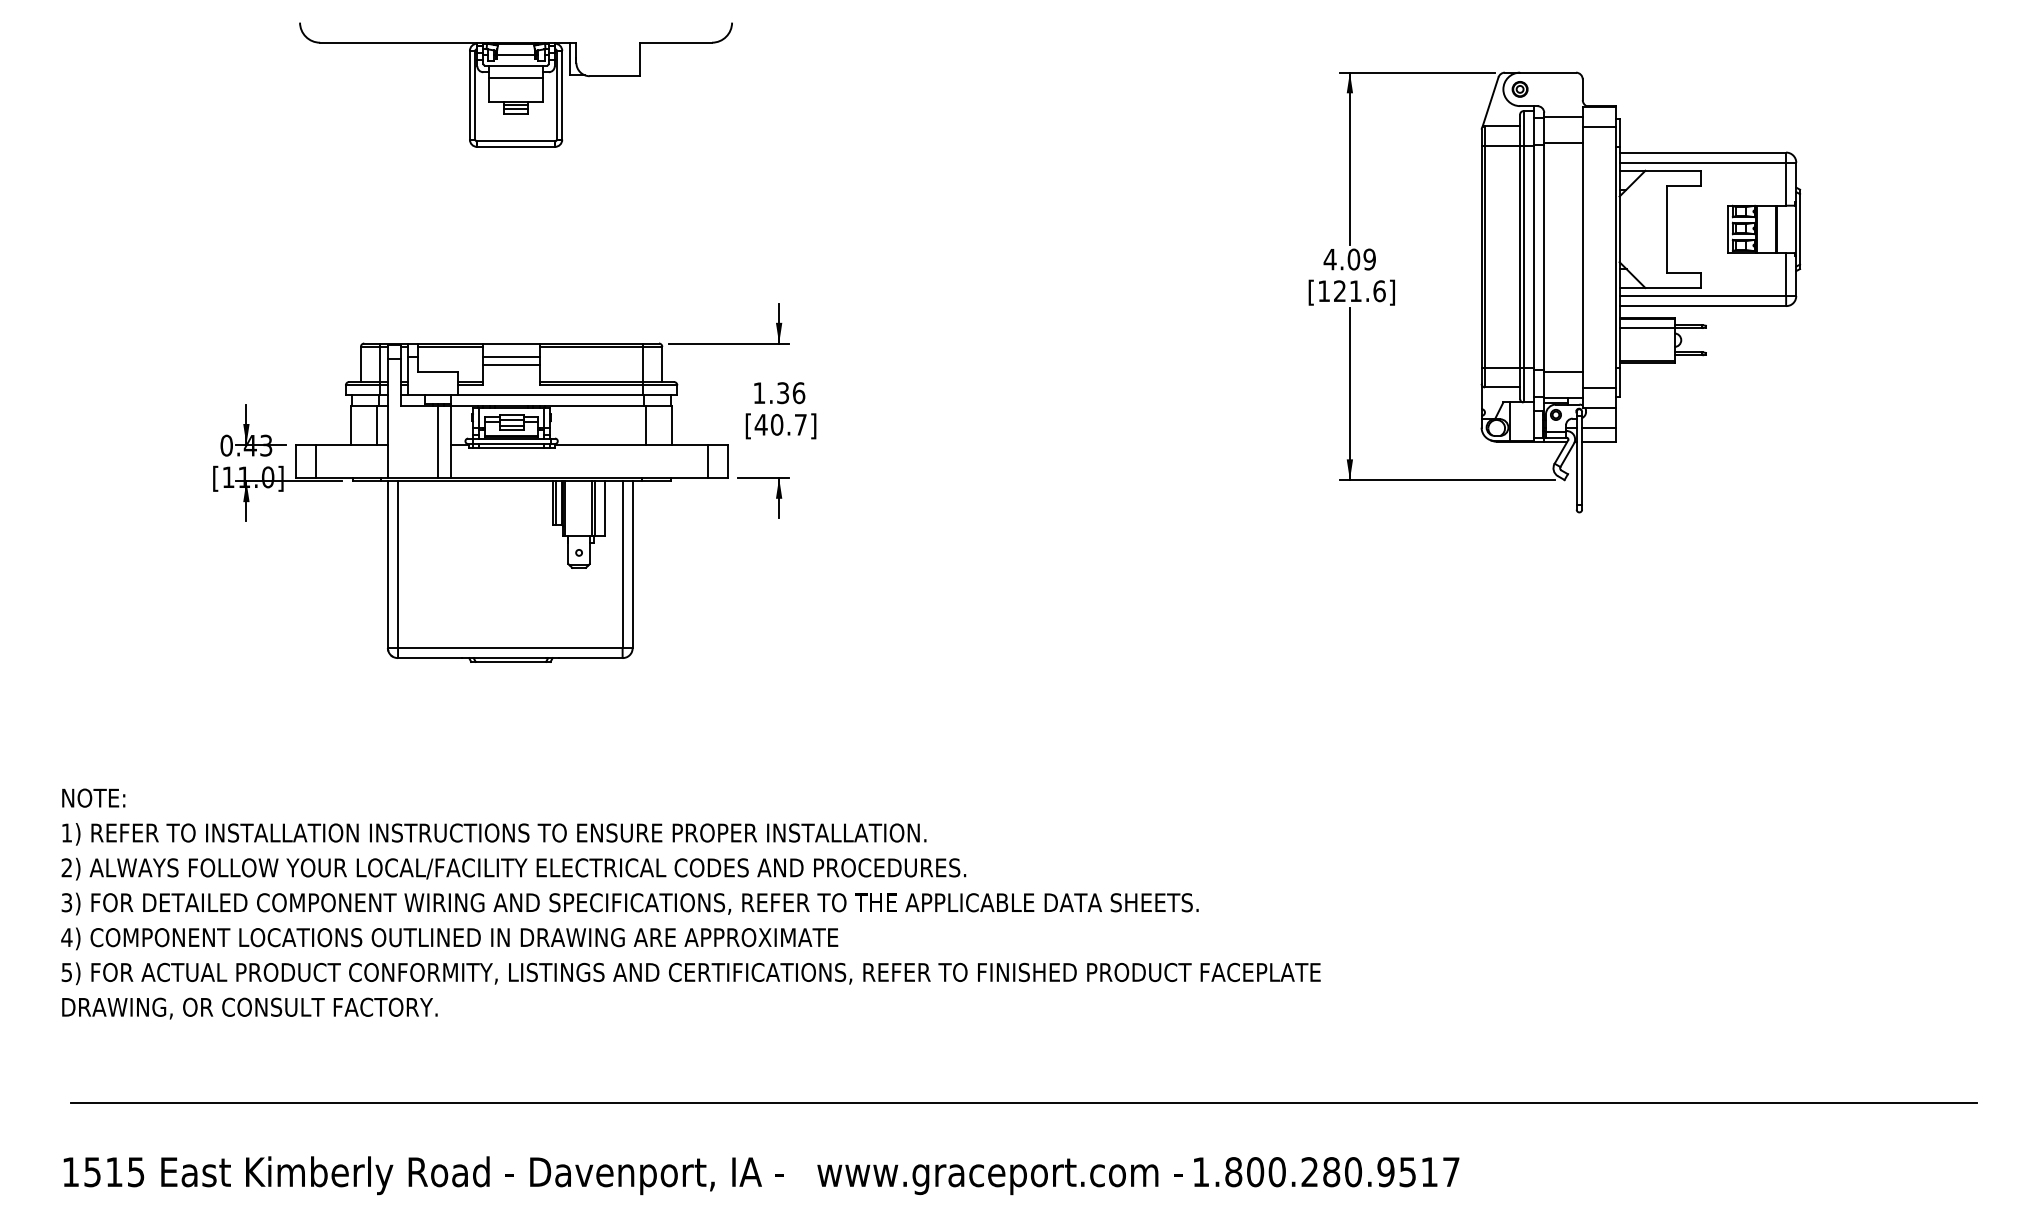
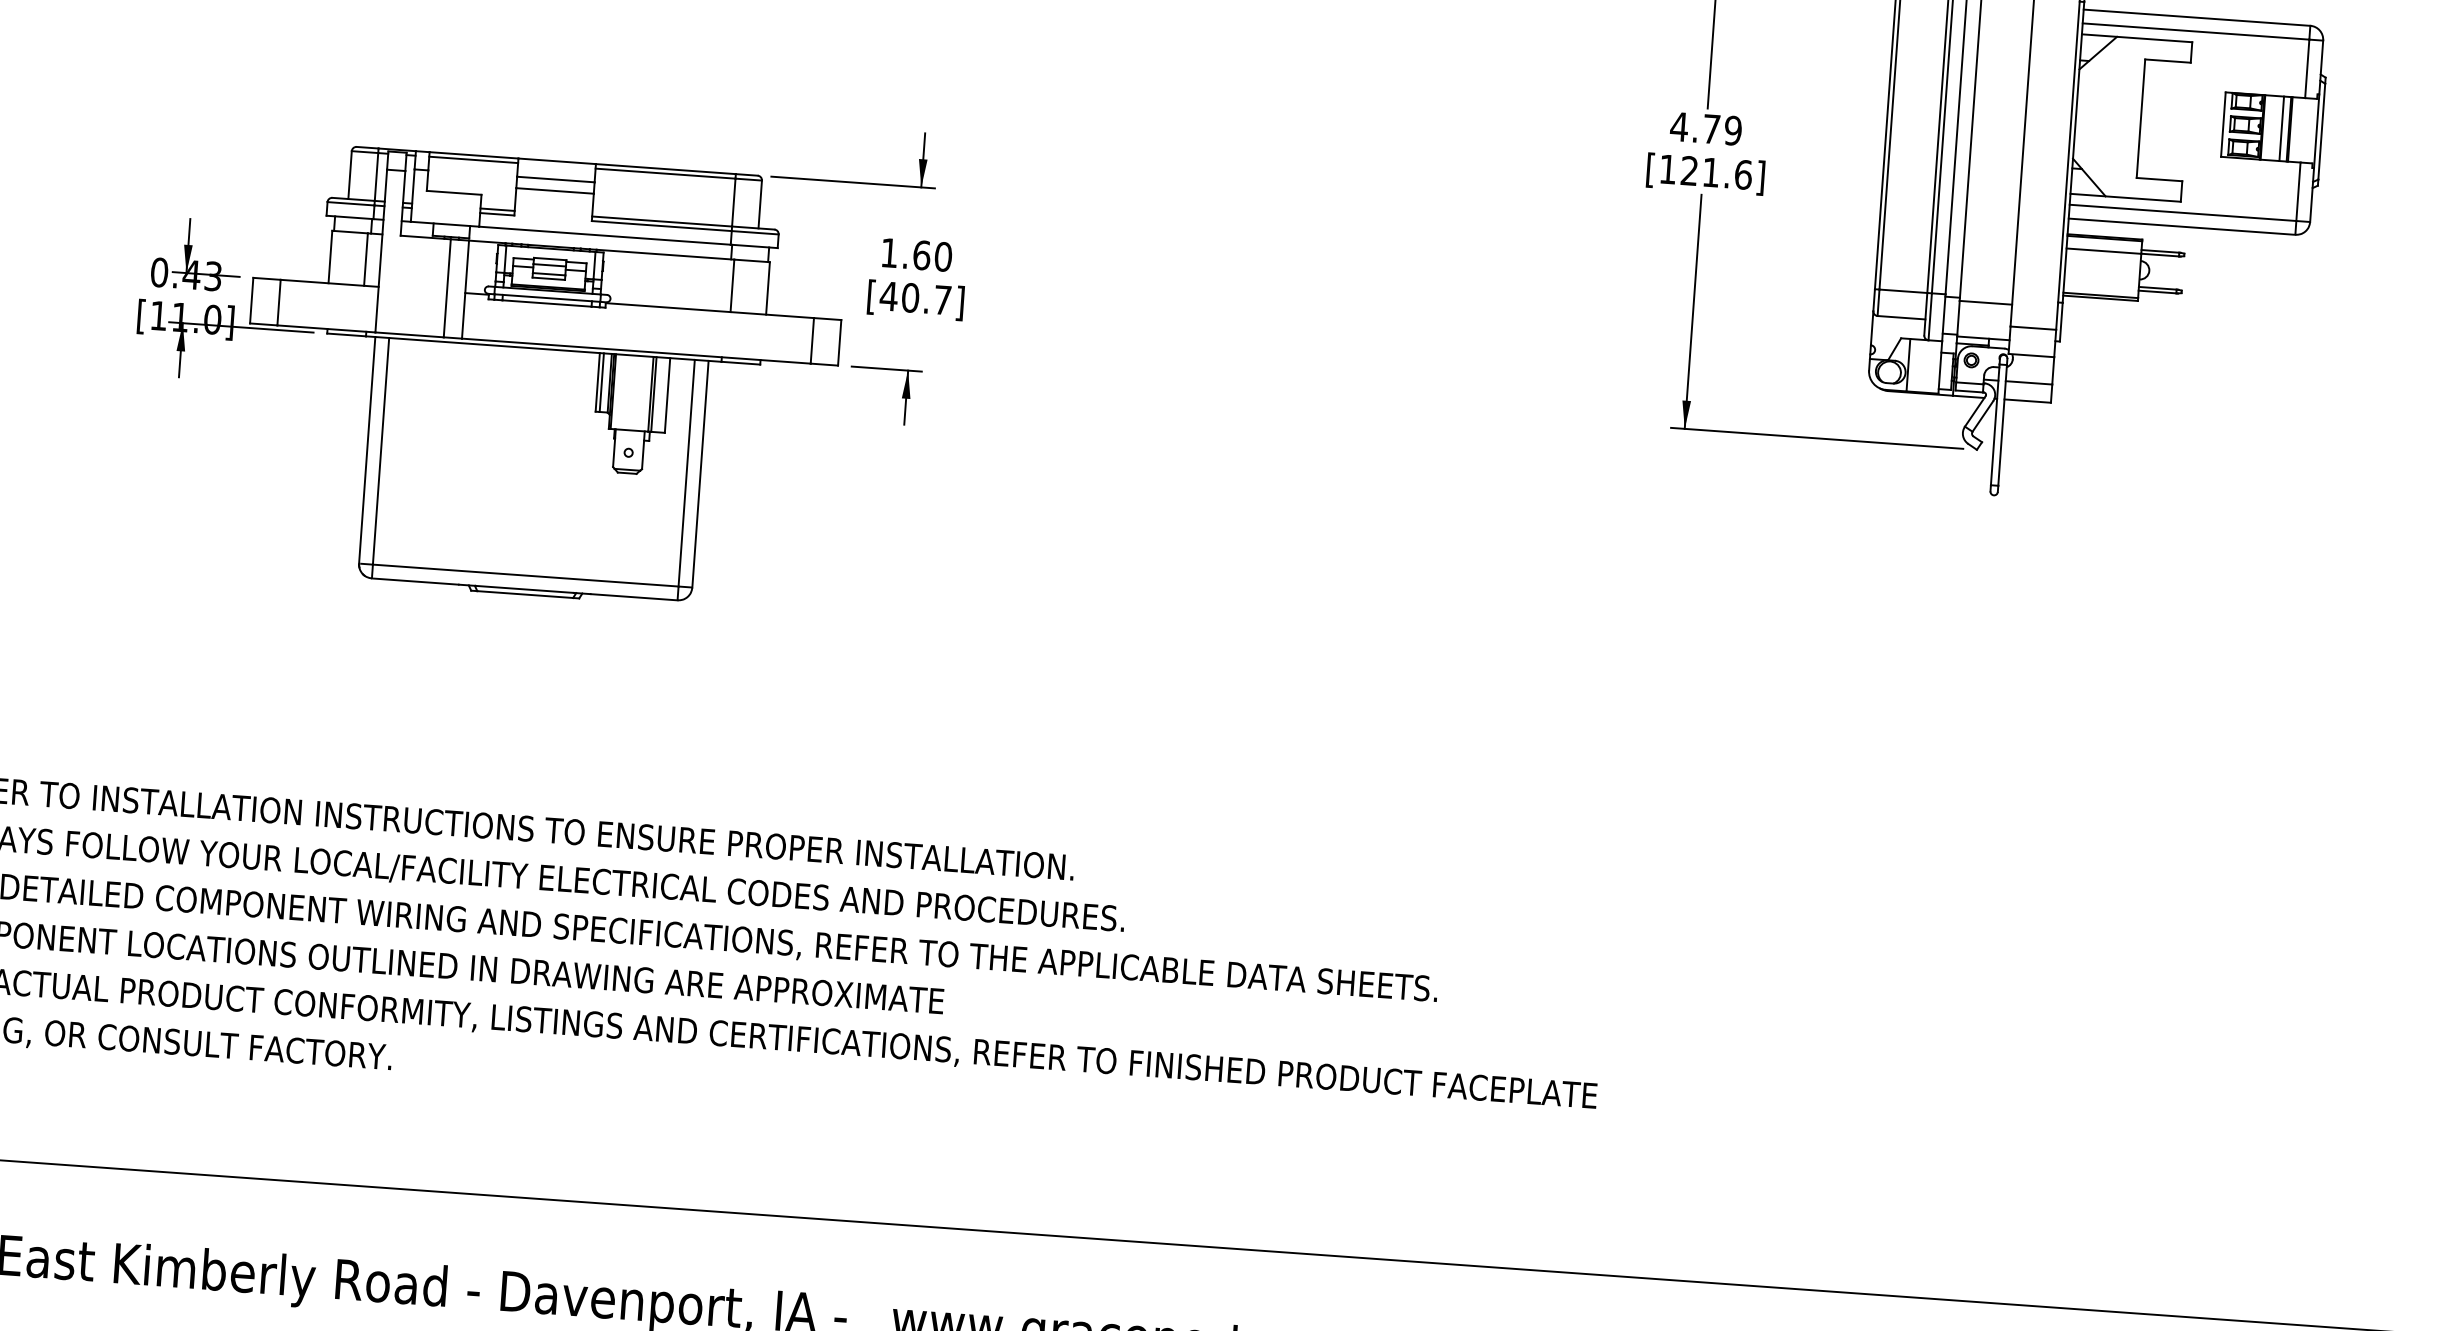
line: (1770, 229) -> (2281, 128), added
text: (1353, 259) -> (1711, 129), 4.09 -> 4.79
text: (791, 393) -> (933, 256), 1.36 -> 1.60

